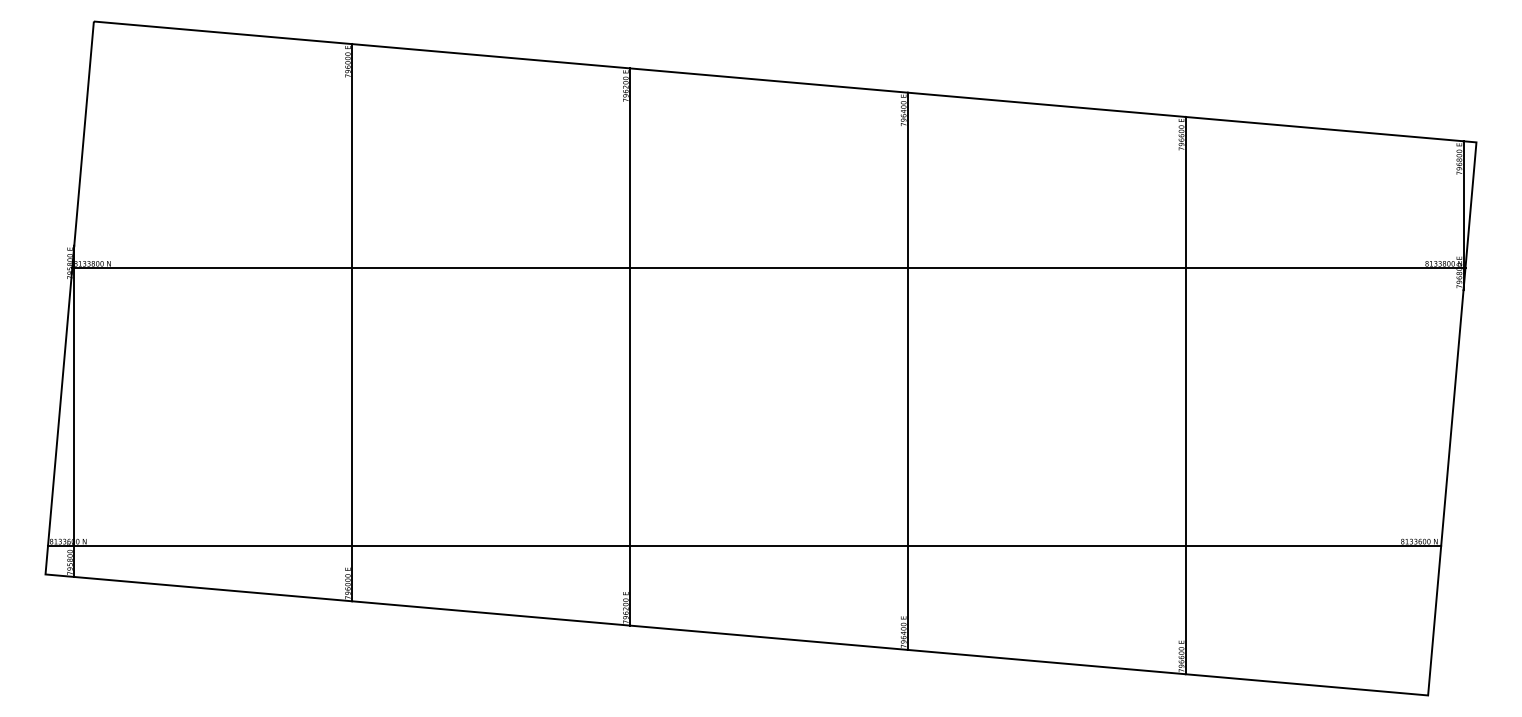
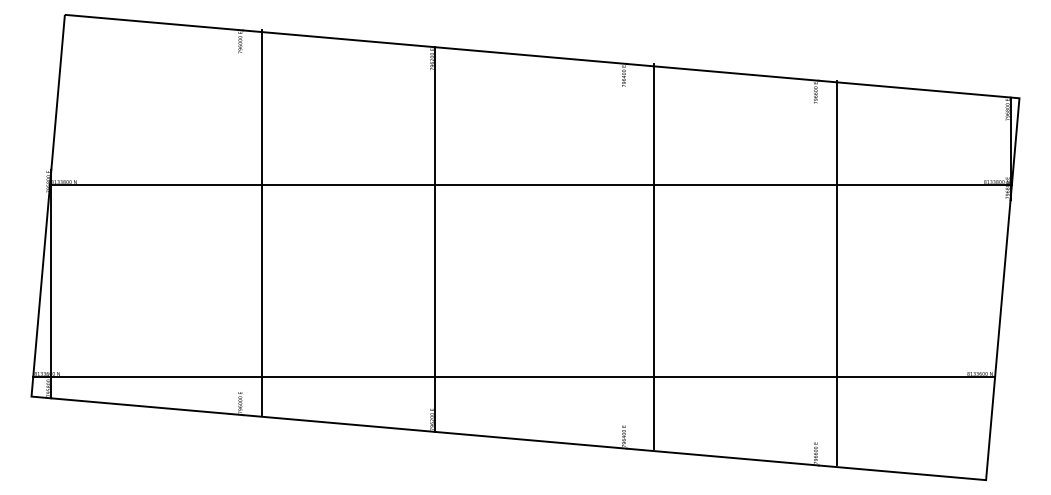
line: (352, 322) -> (262, 222), moved
line: (907, 370) -> (653, 255), moved
line: (1185, 394) -> (836, 272), moved

